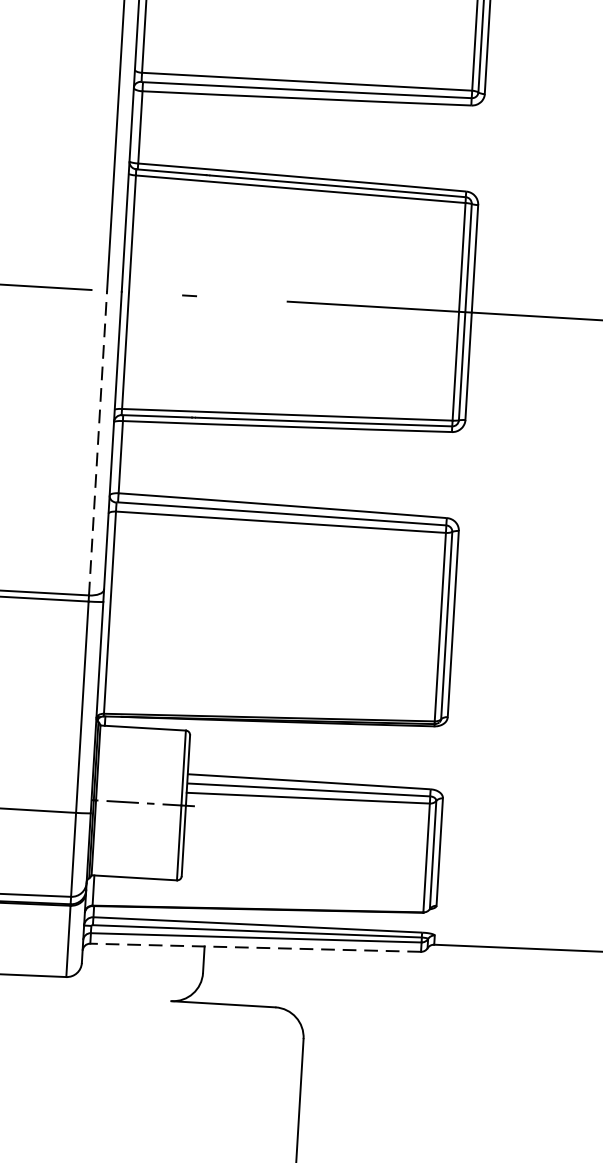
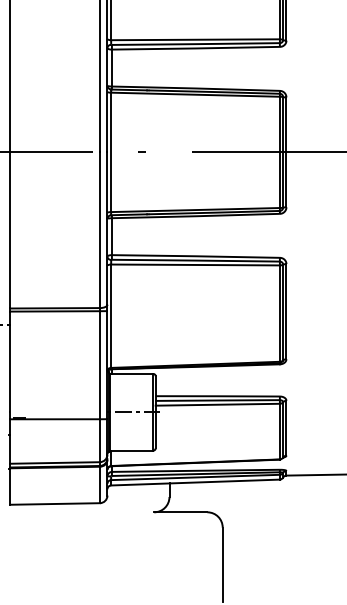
line: (97, 443) -> (99, 230), dashed -> solid
line: (255, 947) -> (195, 482), dashed -> solid

